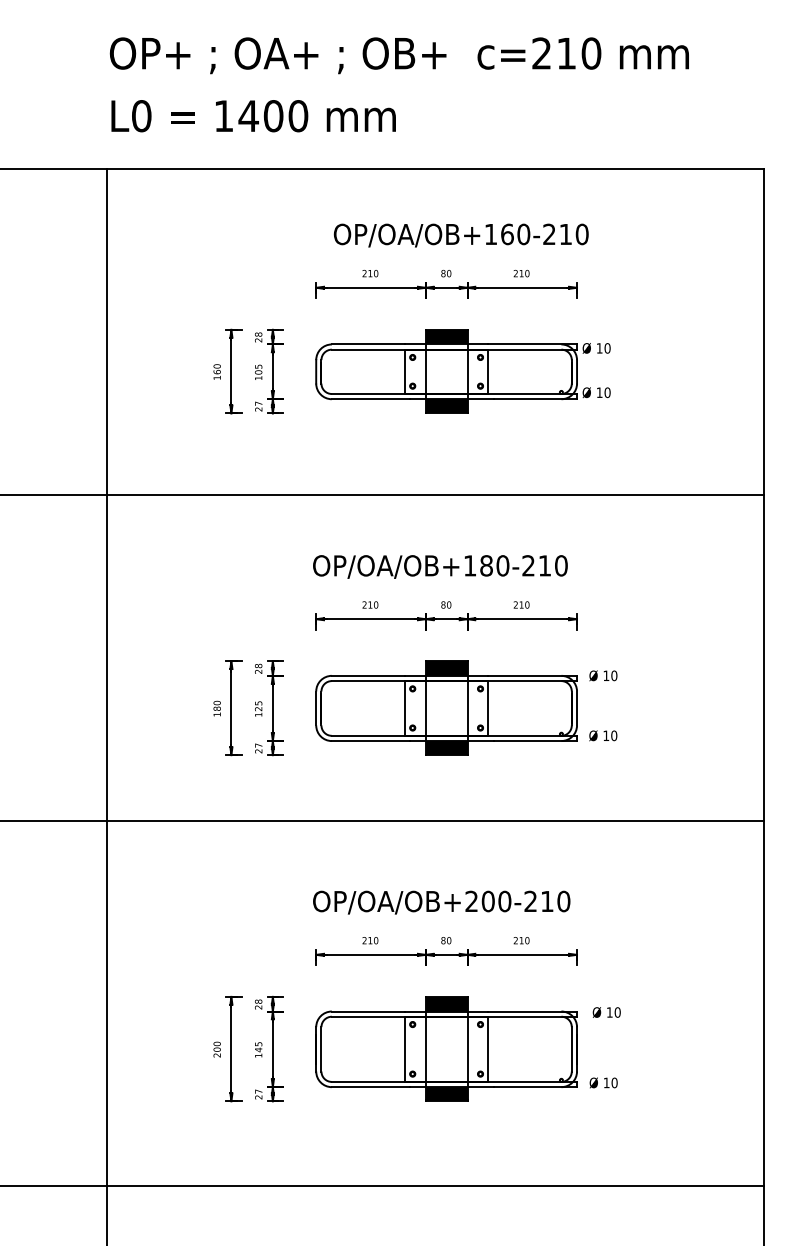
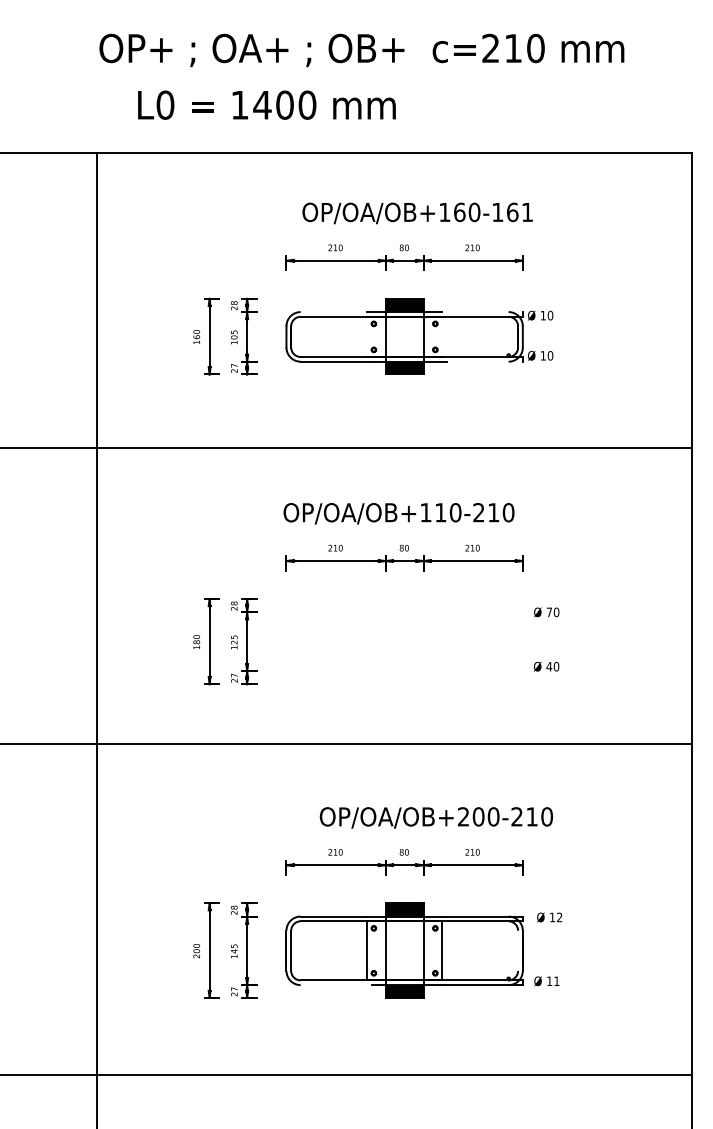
text: (253, 116) -> (266, 105), moved
text: (565, 234) -> (512, 212), OP/OA/OB+160-210 -> OP/OA/OB+160-161
line: (367, 344) -> (332, 312), removed
line: (532, 344) -> (482, 312), removed
line: (404, 371) -> (366, 336), removed
line: (488, 371) -> (442, 336), removed
line: (535, 399) -> (485, 361), removed
text: (486, 565) -> (440, 512), OP/OA/OB+180-210 -> OP/OA/OB+110-210
text: (606, 675) -> (549, 612), 10 -> 70
part: (446, 707) -> (404, 641), removed
text: (606, 735) -> (549, 666), 10 -> 40
text: (441, 902) -> (436, 817), moved
text: (617, 1012) -> (559, 917), 10 -> 12
line: (571, 1049) -> (517, 950), removed
text: (614, 1082) -> (556, 980), 10 -> 11
line: (370, 1087) -> (335, 985), removed

